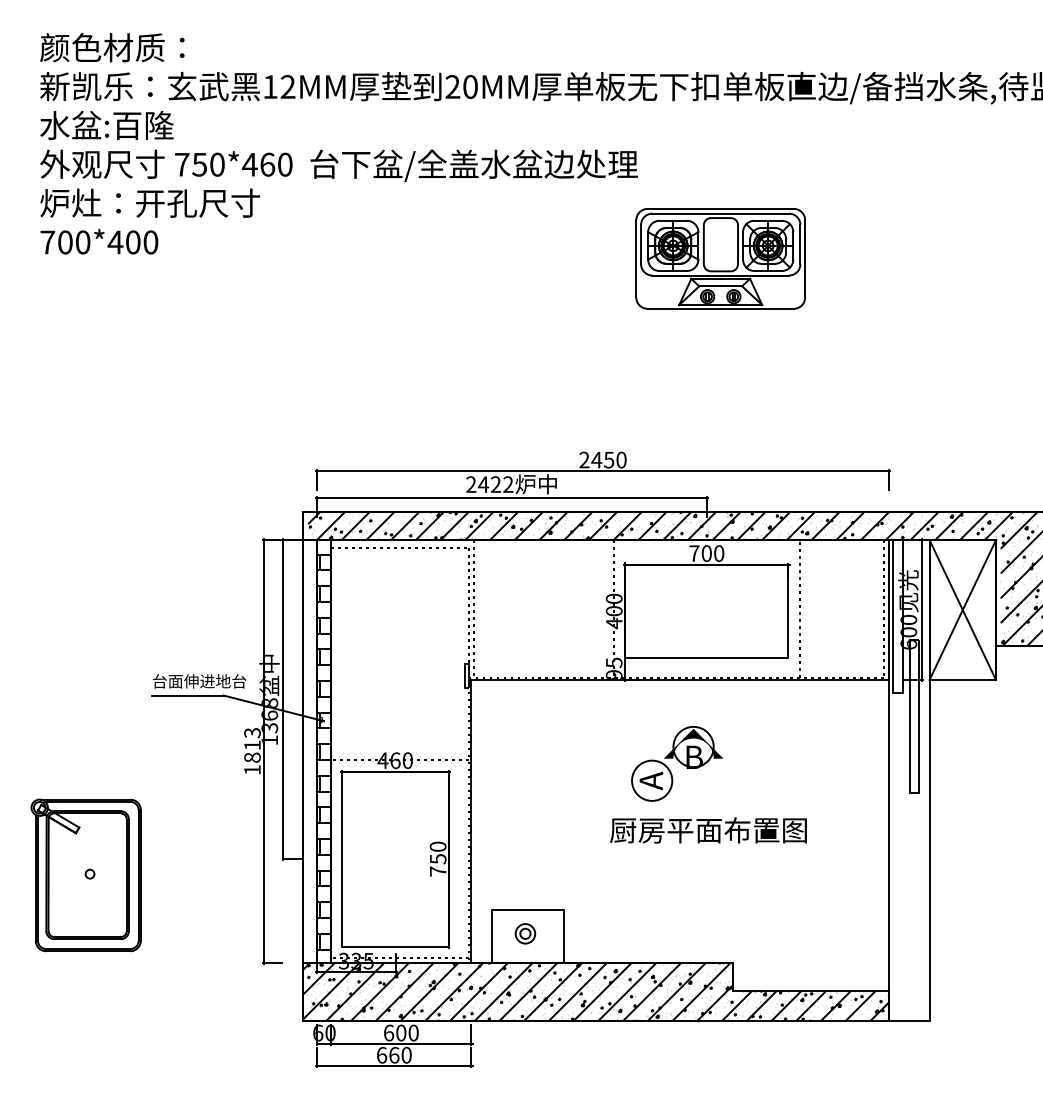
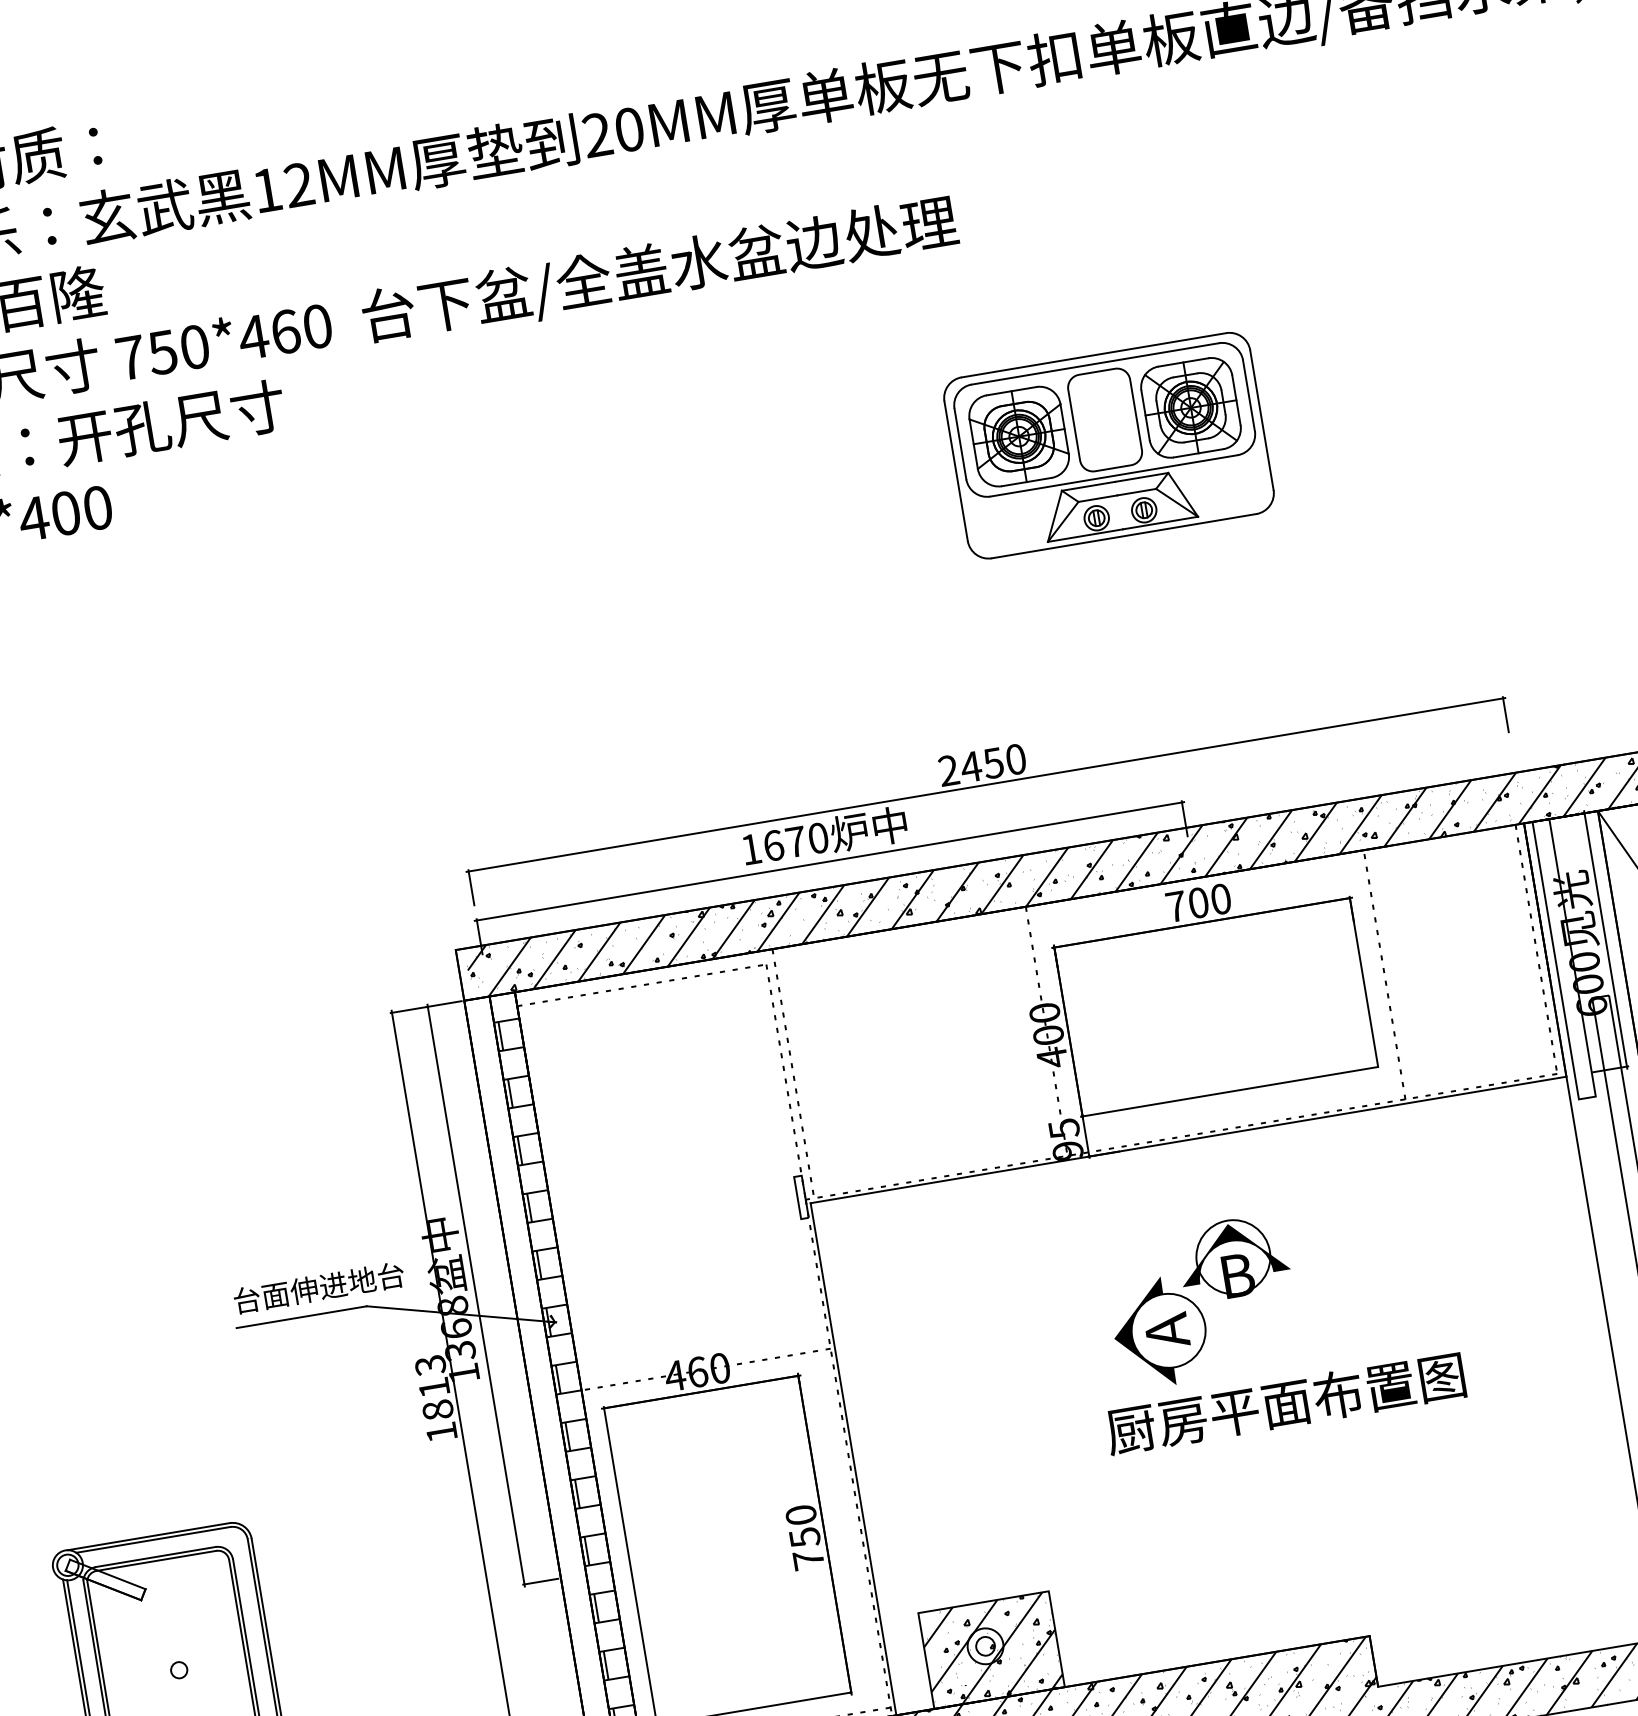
part: (720, 258) -> (1108, 445), moved
text: (489, 484) -> (784, 843), 2422 -> 1670
fill: (637, 780) -> (1141, 1334), added
hatch: (528, 935) -> (991, 1648), added

